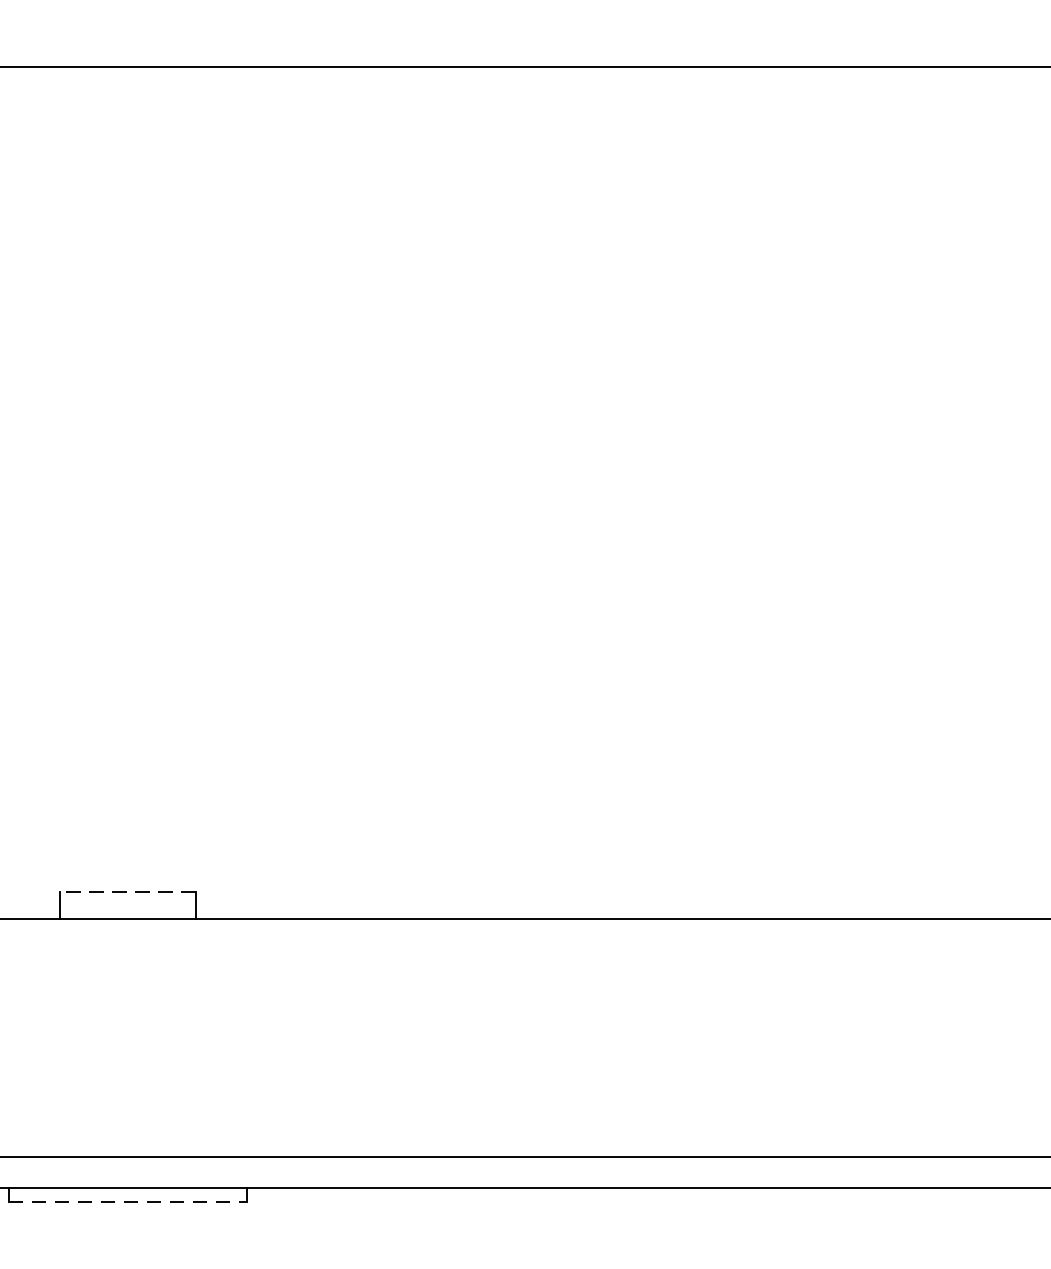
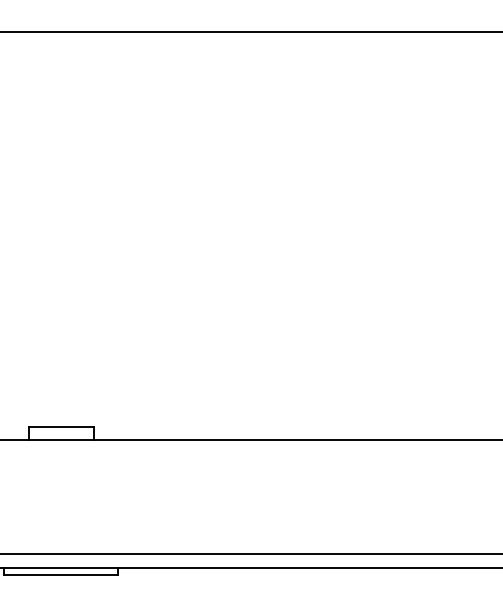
line: (128, 891) -> (61, 426), dashed -> solid
line: (128, 1200) -> (61, 574), dashed -> solid

